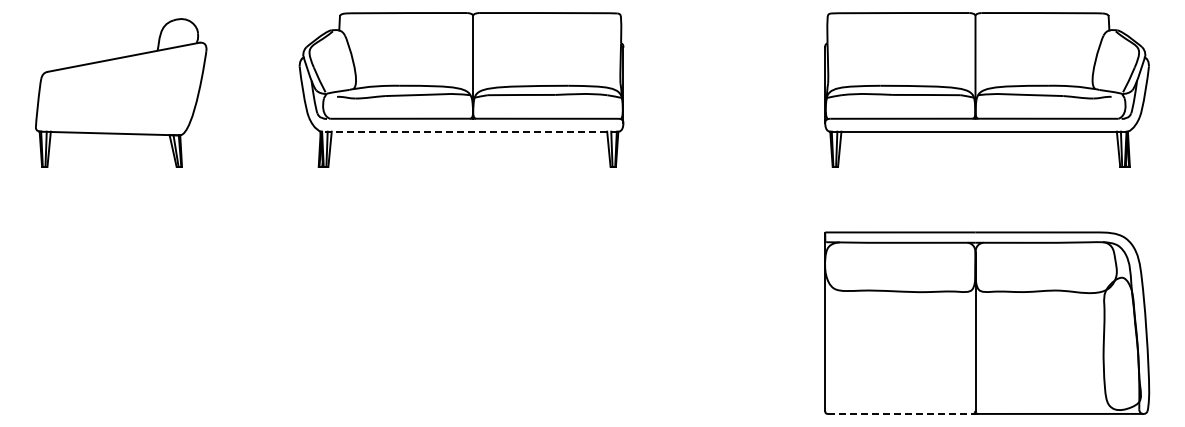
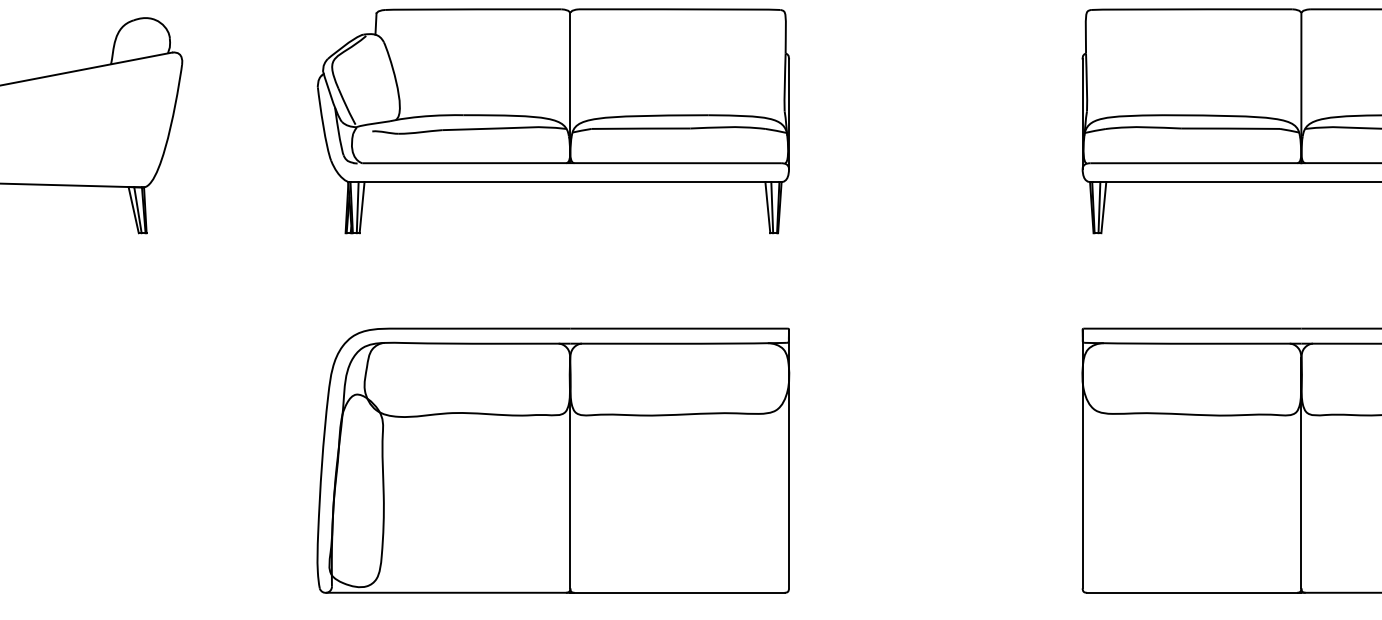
line: (469, 131) -> (565, 181), dashed -> solid
part: (461, 322) -> (553, 459), added
line: (901, 413) -> (1193, 592), dashed -> solid

